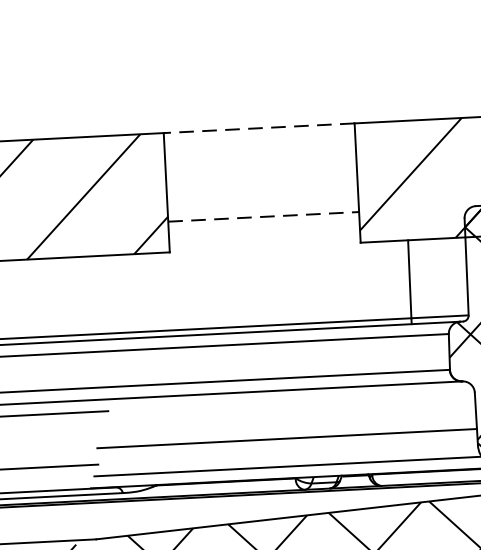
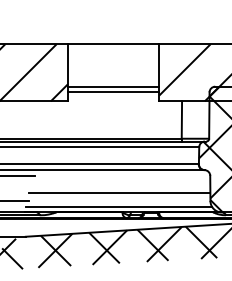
line: (259, 128) -> (113, 44), dashed -> solid
line: (263, 216) -> (113, 86), dashed -> solid
line: (264, 228) -> (113, 92), added

